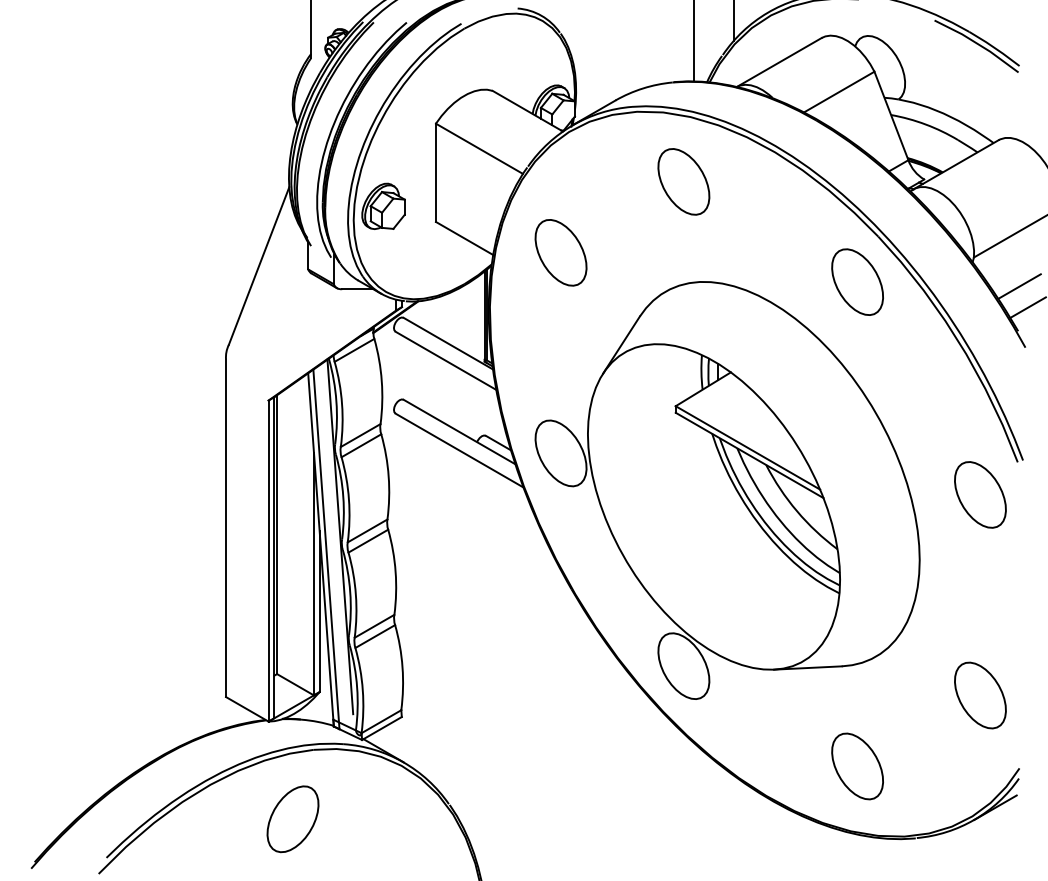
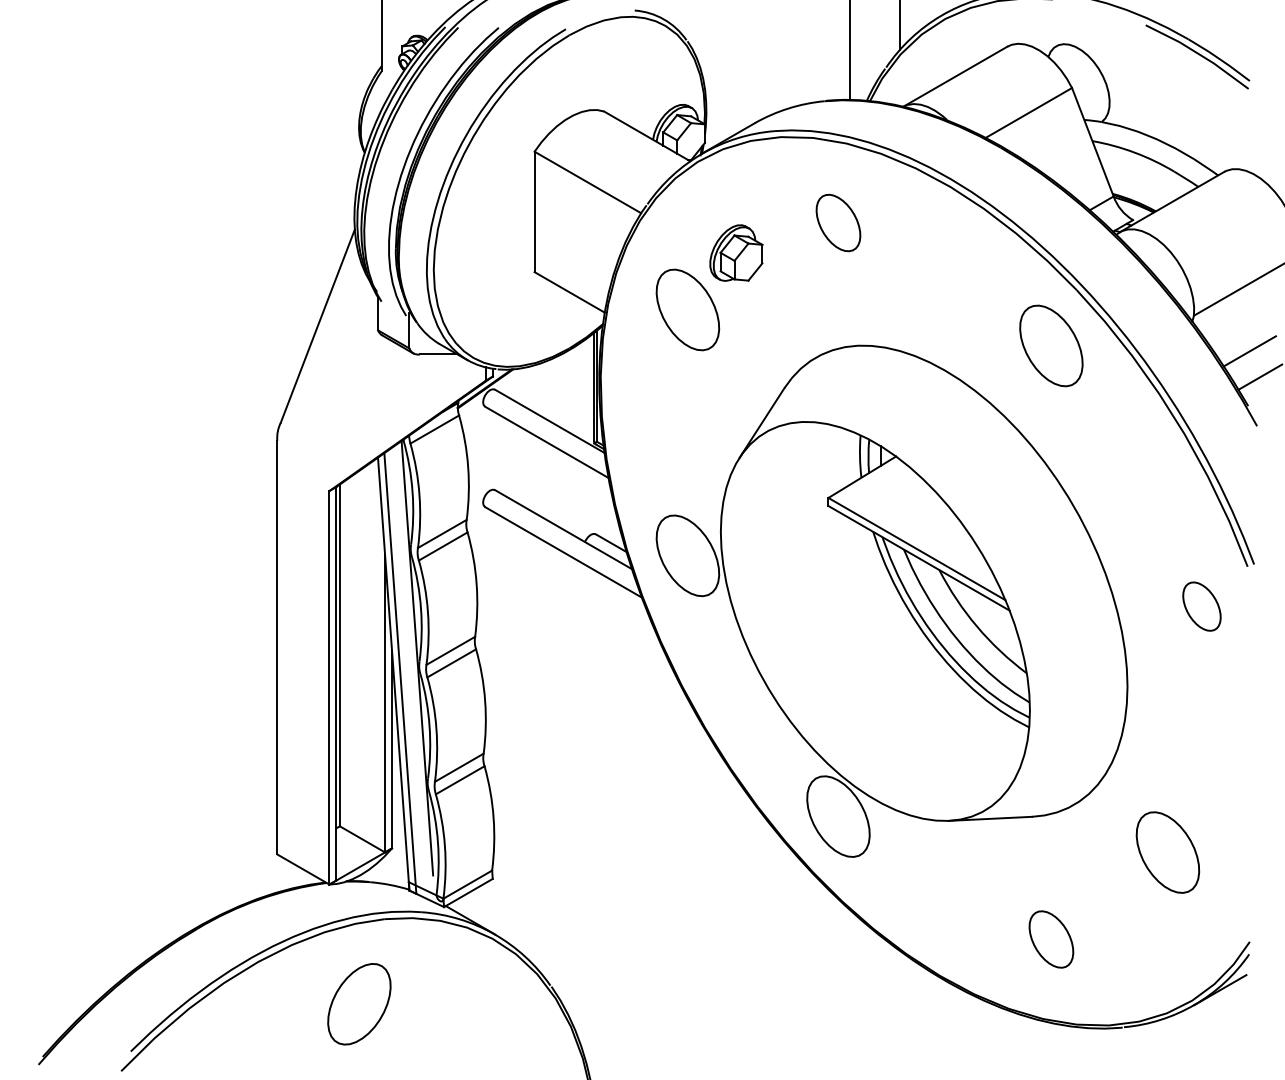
part: (683, 181) -> (838, 222), size x0.7
part: (383, 205) -> (736, 252), moved
part: (980, 494) -> (1201, 606), size x0.6
part: (980, 695) -> (1167, 852), moved
part: (857, 766) -> (1051, 939), size x0.7

